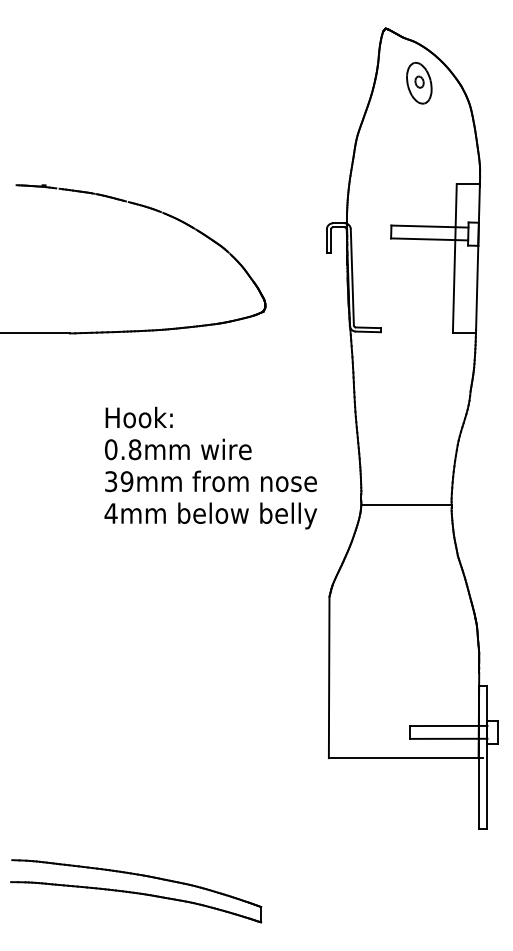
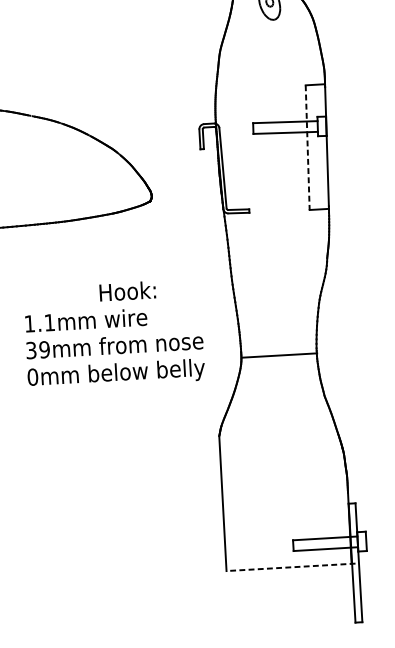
line: (454, 258) -> (307, 147), solid -> dashed
text: (138, 417) -> (127, 291), moved
text: (123, 449) -> (40, 323), 0.8mm -> 1.1mm
text: (110, 513) -> (32, 377), 4mm -> 0mm
line: (405, 758) -> (290, 567), solid -> dashed

